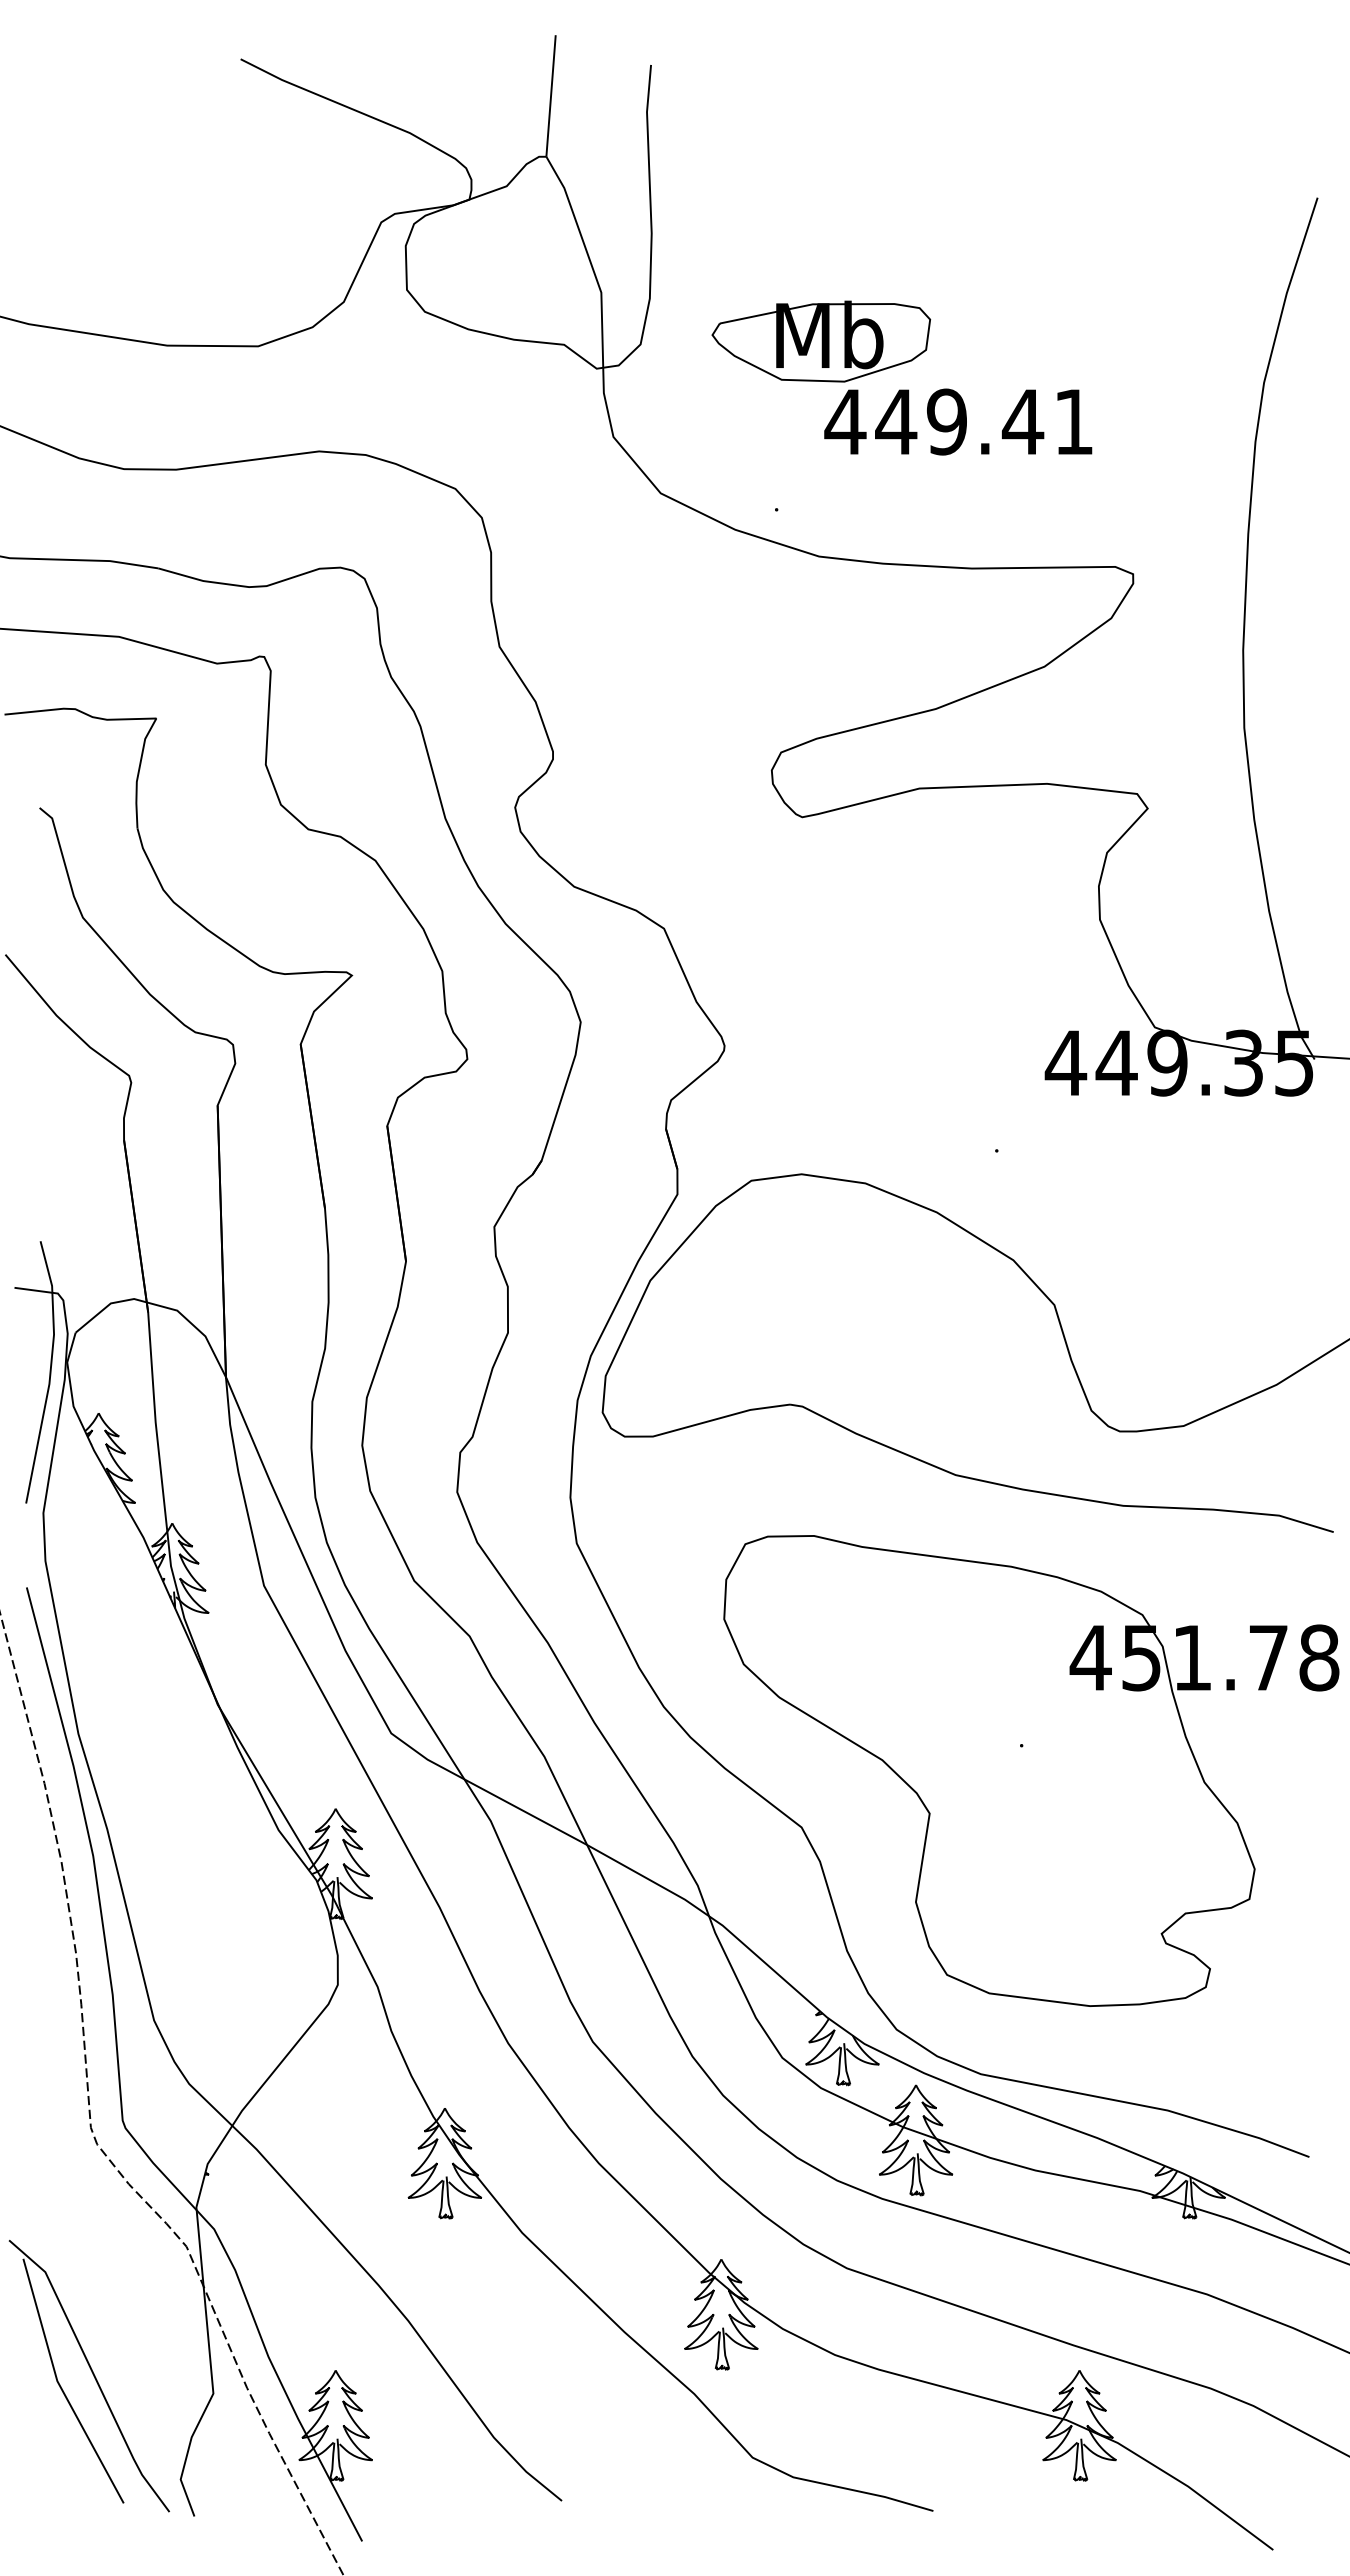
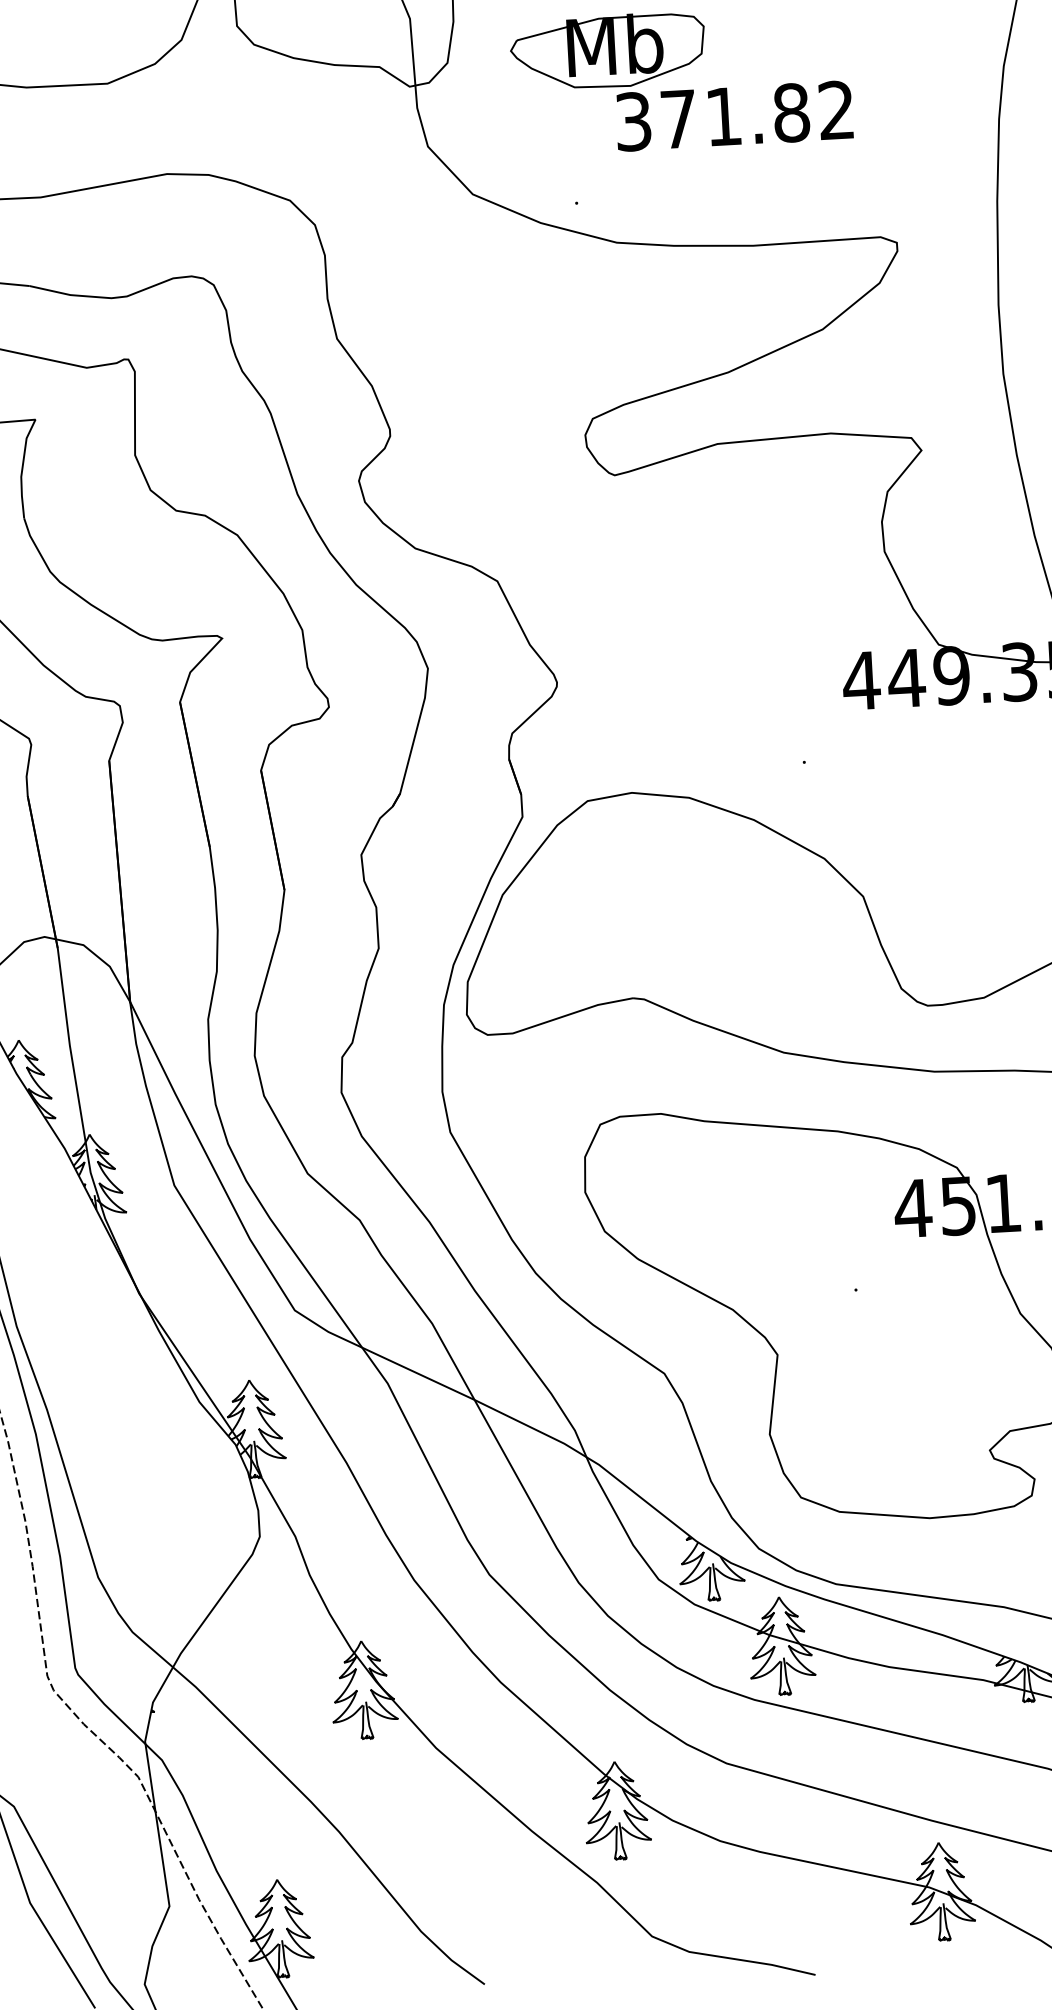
text: (958, 421) -> (734, 115), 449.41 -> 371.82

